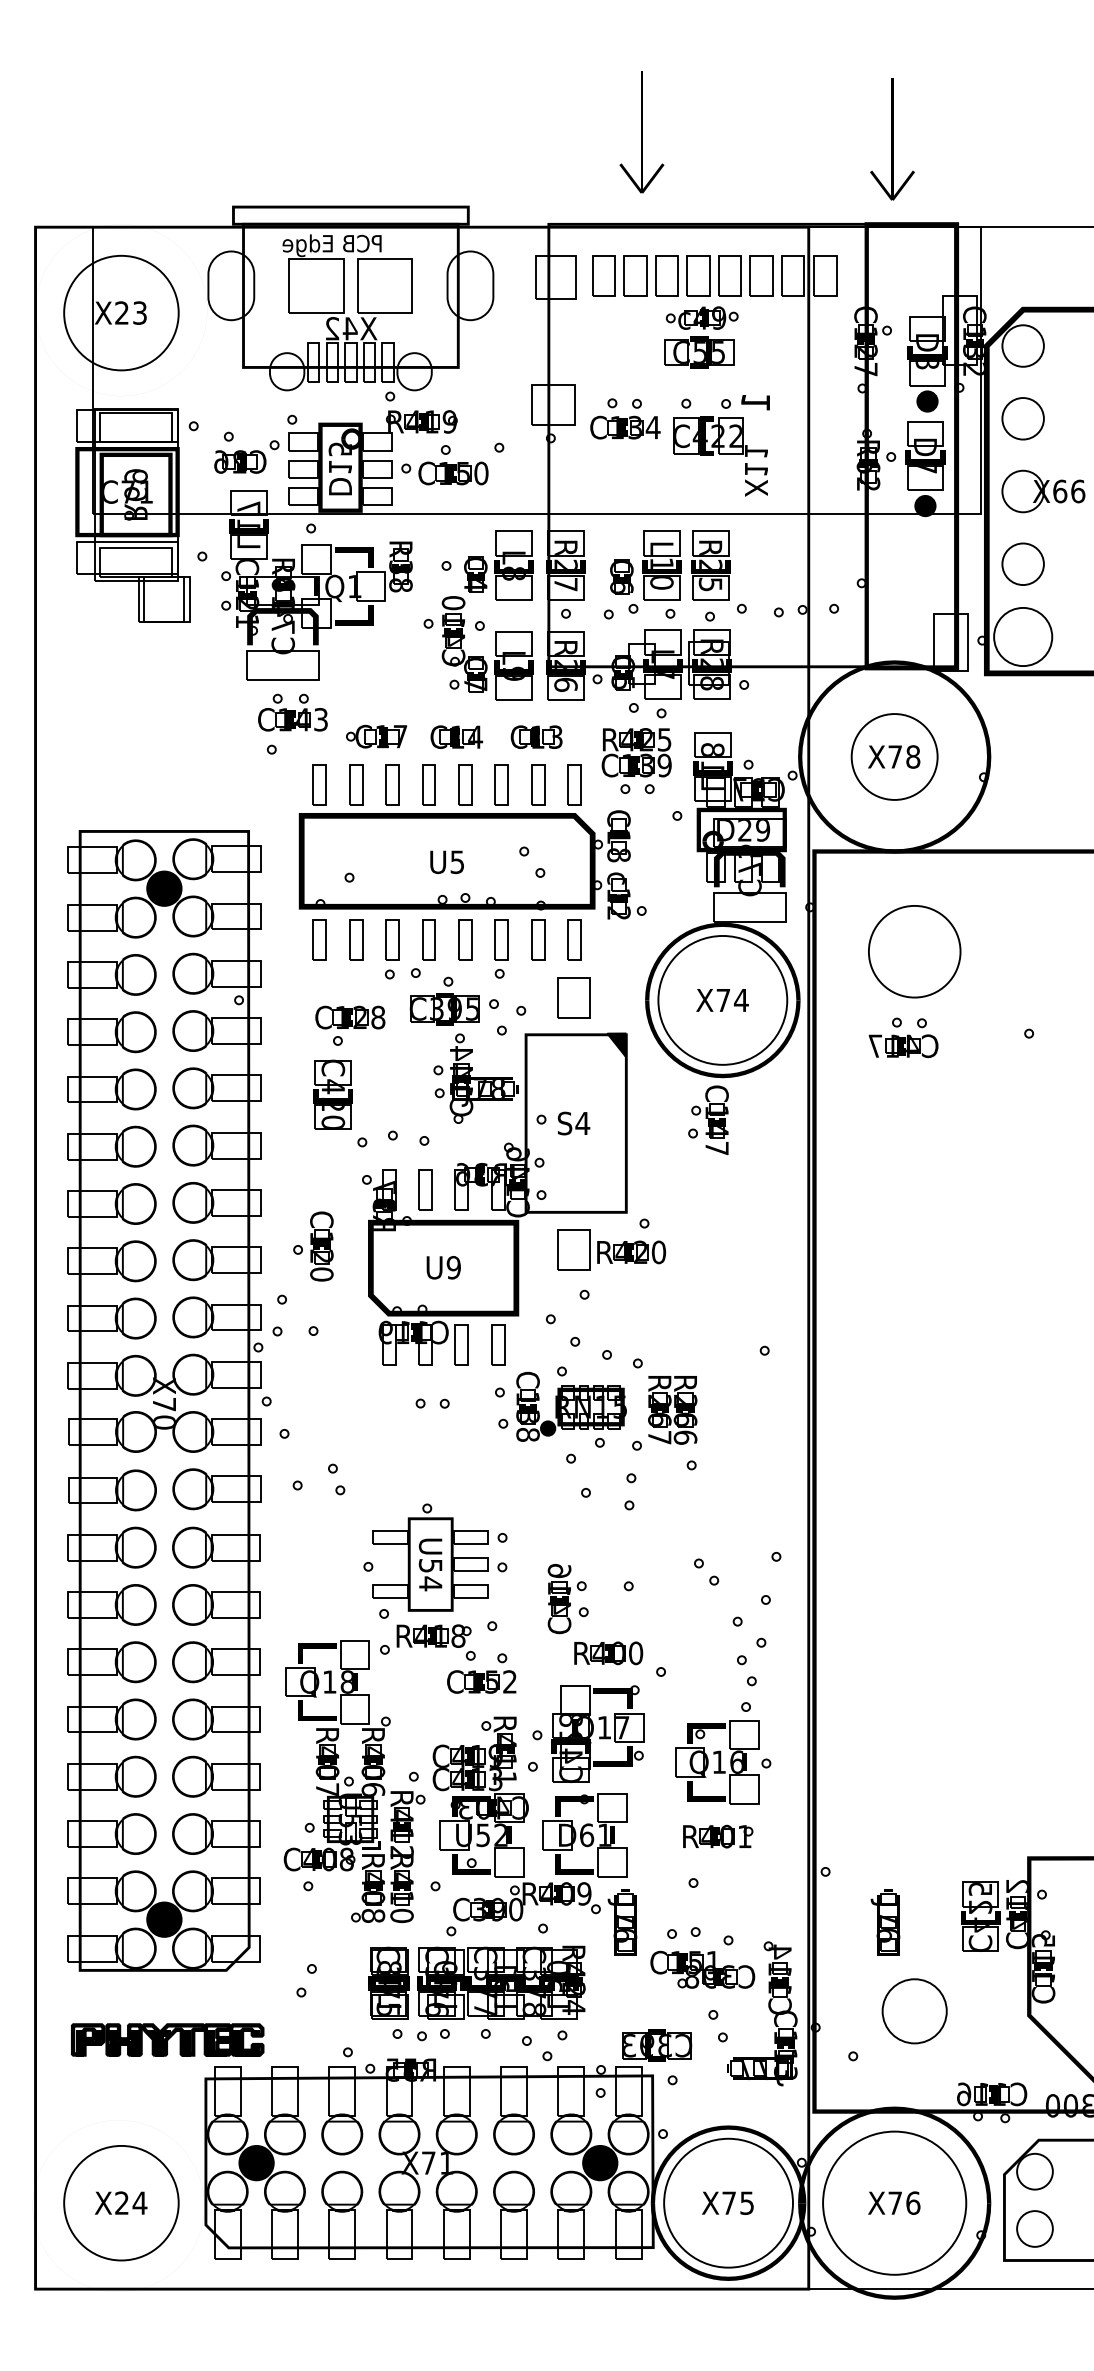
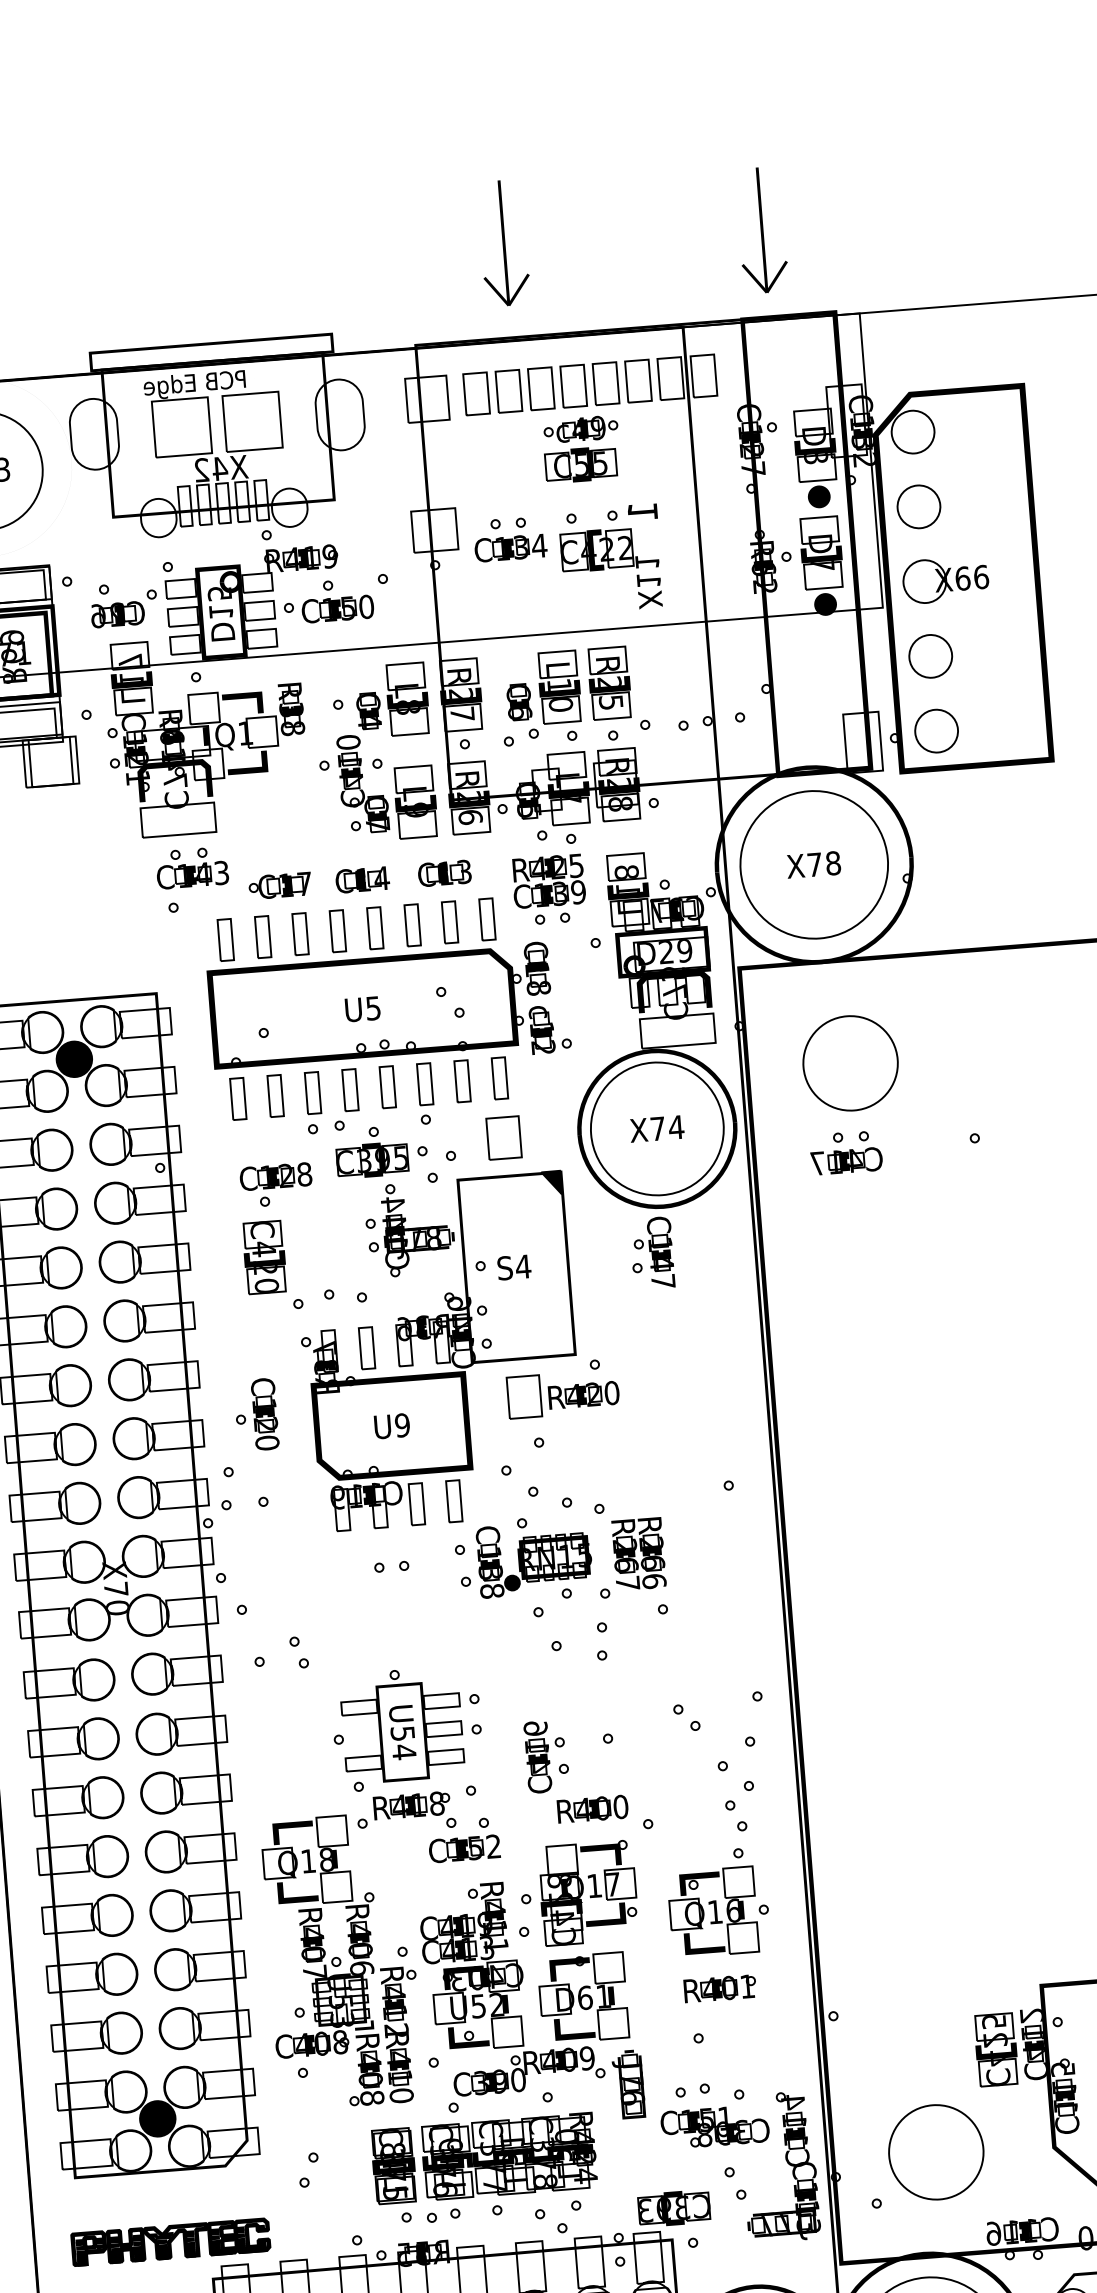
circle: (1022, 636) -> (935, 730), size x0.71
circle: (894, 756) -> (814, 864), size x1.67
part: (885, 1922) -> (899, 2063), removed
circle: (914, 2011) -> (936, 2152), size x1.43

